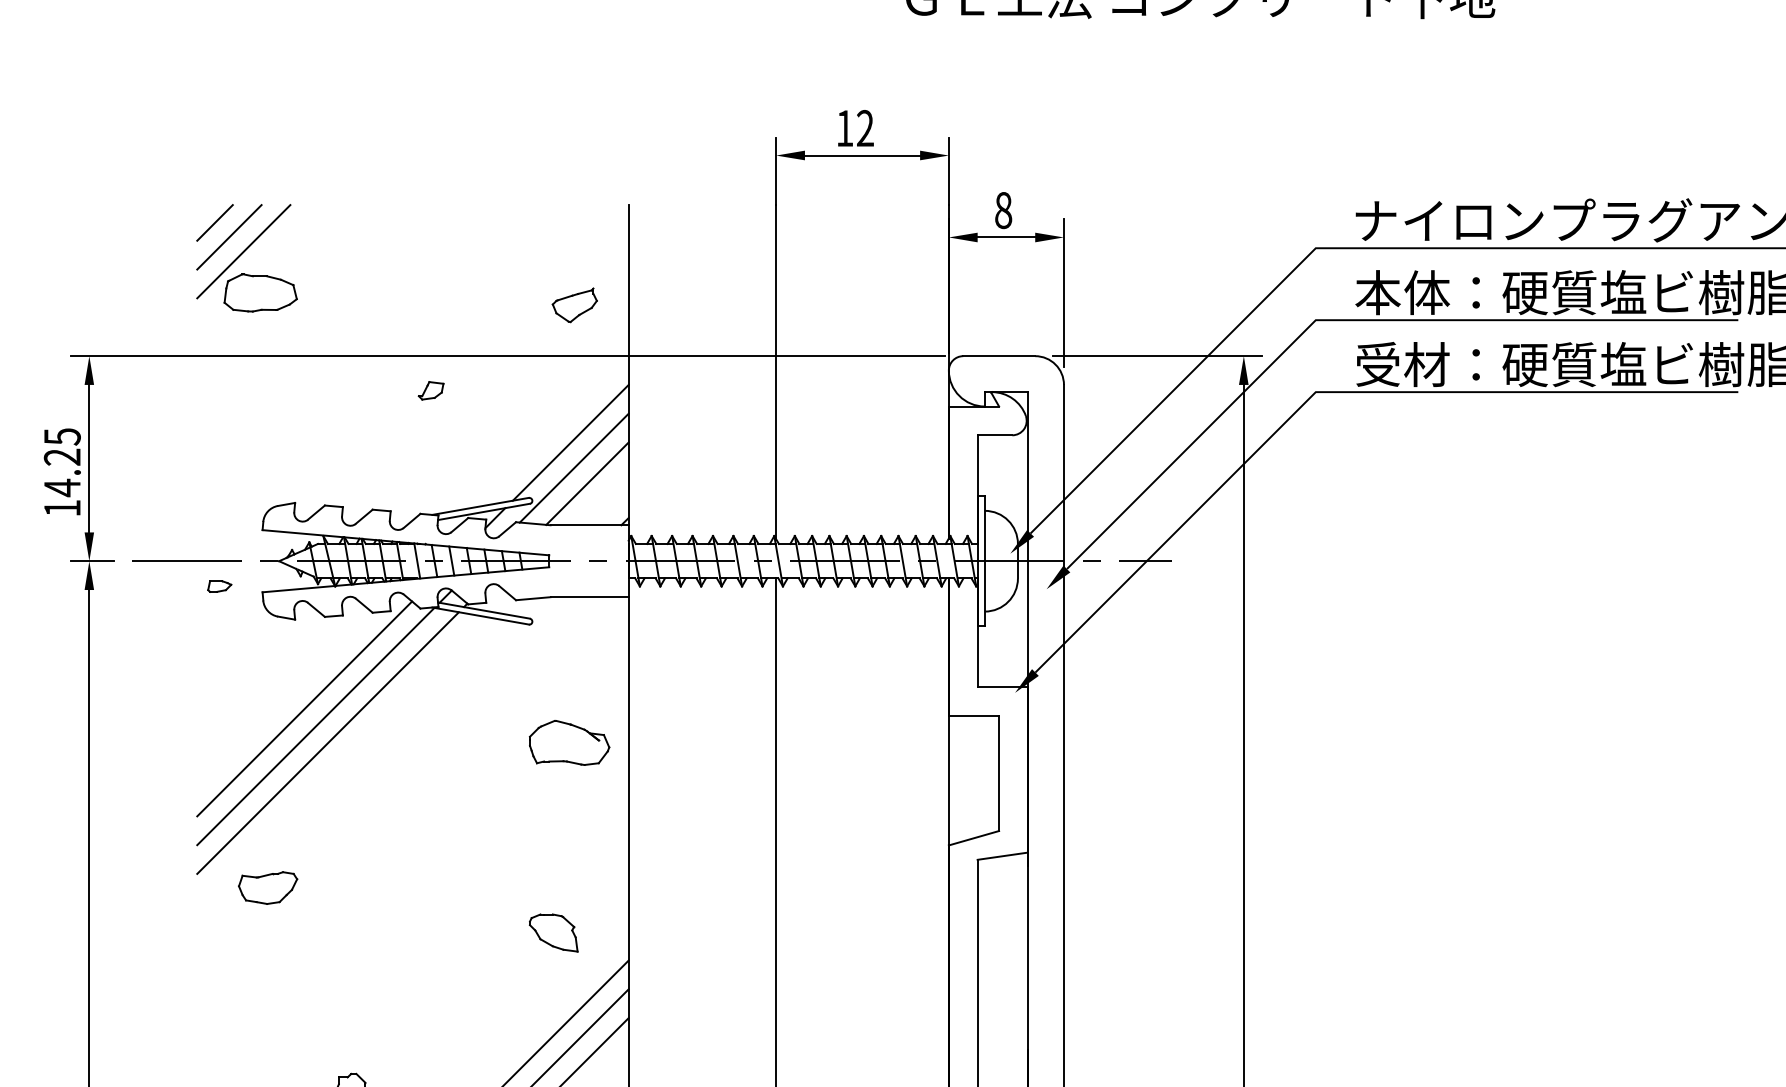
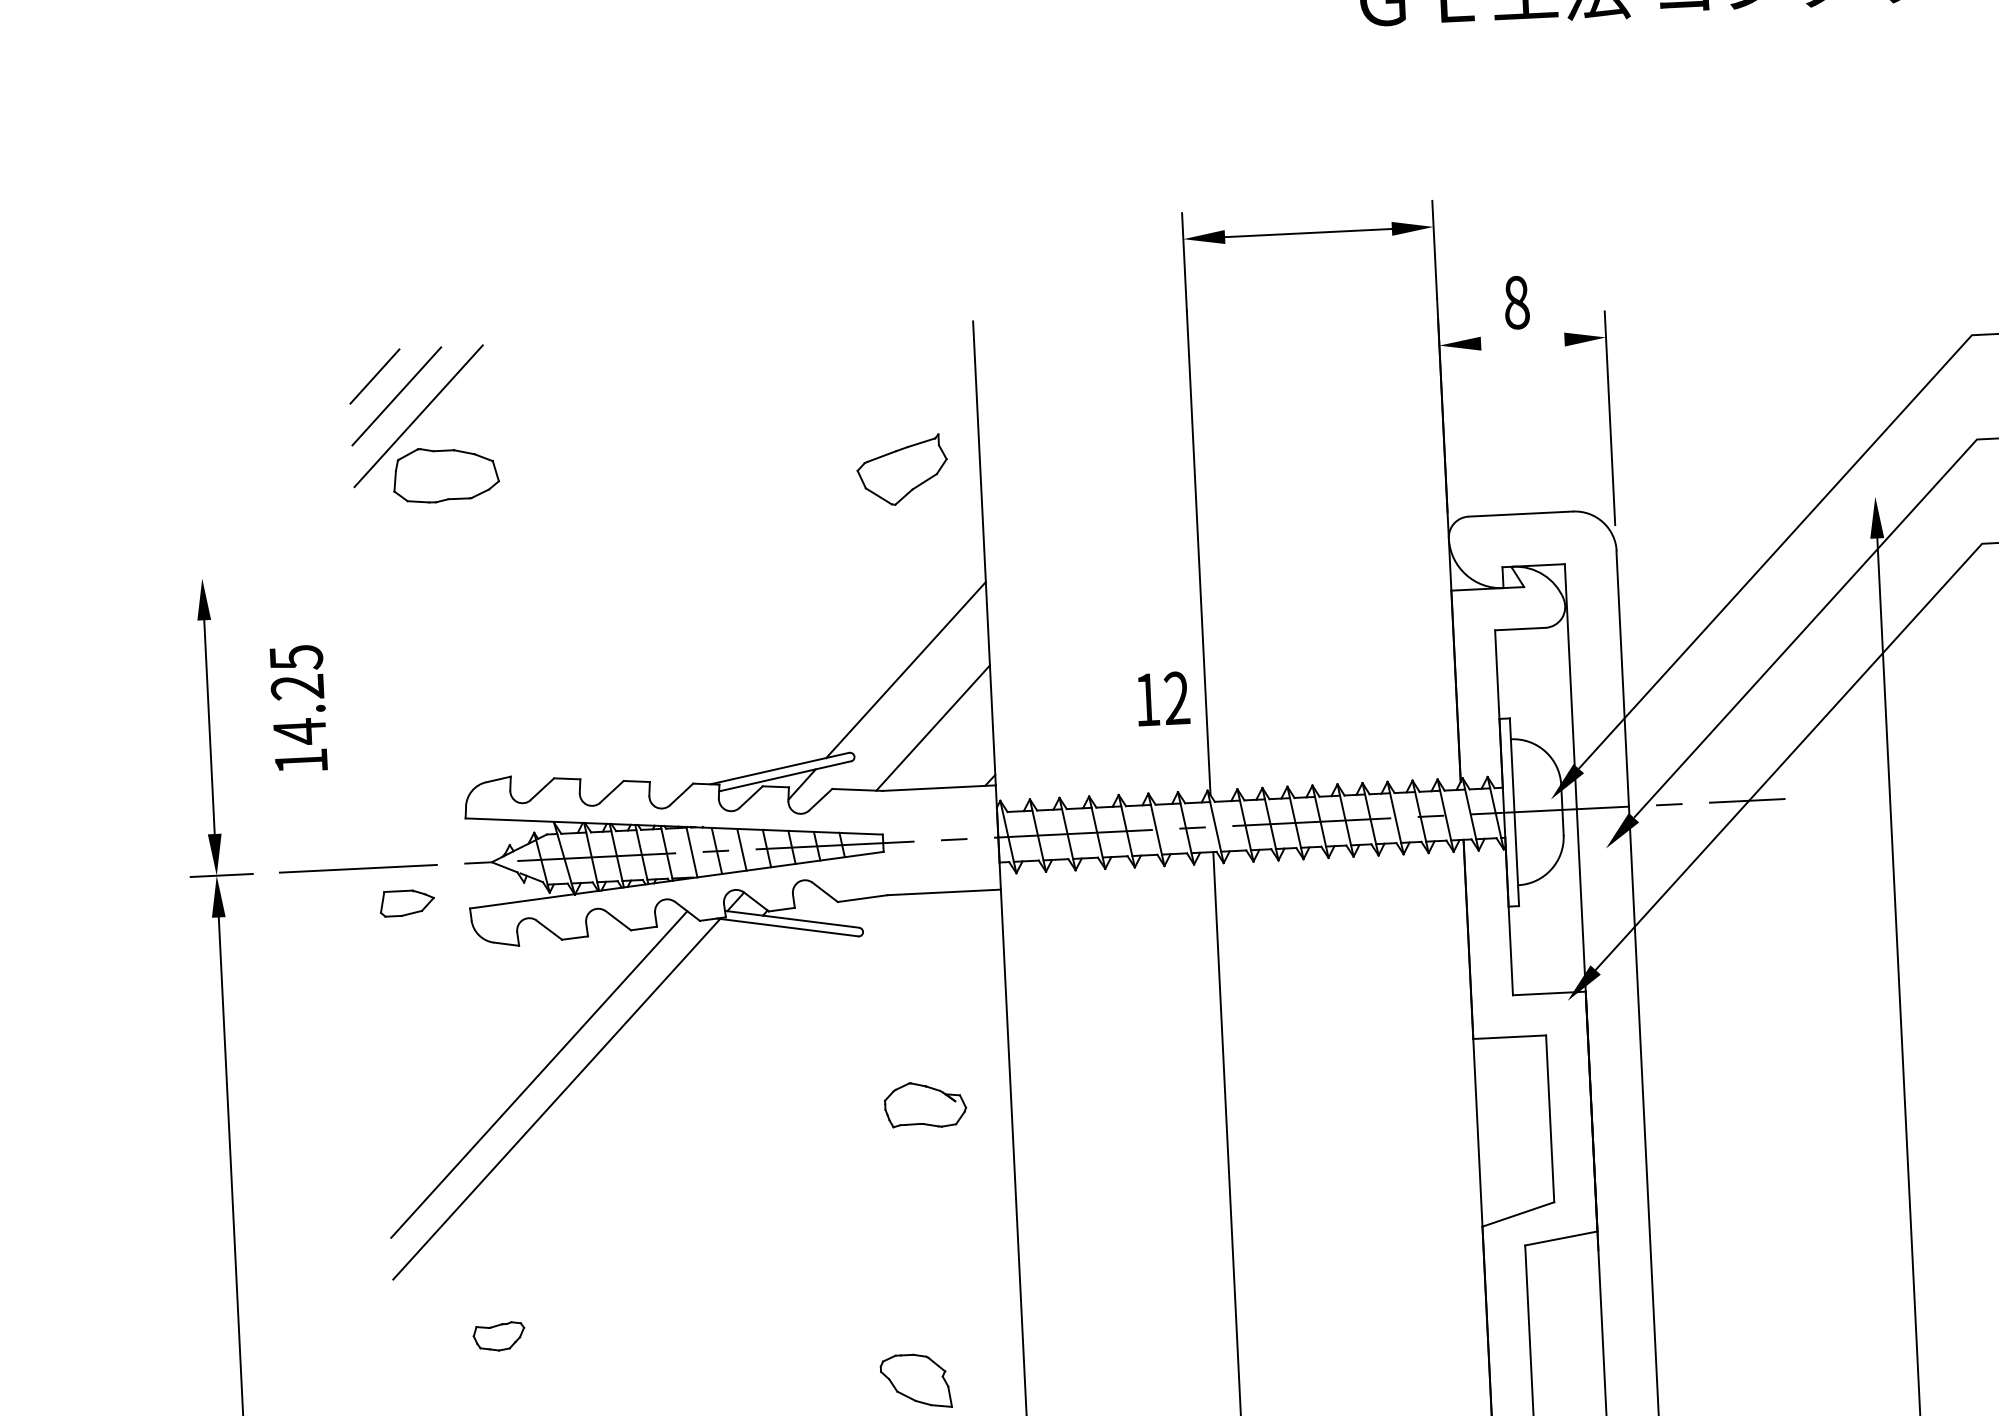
text: (855, 128) -> (1162, 699), moved
line: (1006, 237) -> (1522, 341), removed
part: (574, 305) -> (901, 470), size x1.4
line: (508, 356) -> (809, 549), removed
line: (1157, 356) -> (1750, 503), removed
part: (430, 390) -> (699, 604), removed
line: (573, 467) -> (911, 705), removed
text: (61, 471) -> (297, 708), moved
part: (219, 586) -> (407, 903), size x1.6
line: (327, 742) -> (574, 1121), removed
part: (569, 742) -> (925, 1104), size x0.7
part: (268, 887) -> (499, 1335), size x0.6

